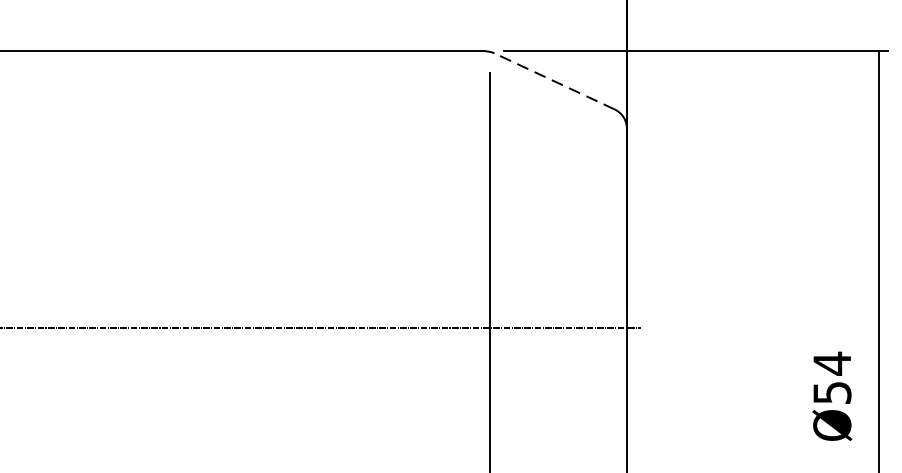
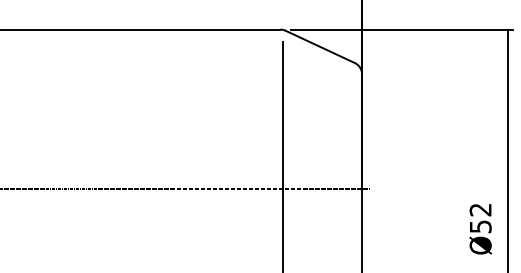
line: (553, 80) -> (319, 46), dashed -> solid
text: (831, 362) -> (480, 209), Ø54 -> Ø52

